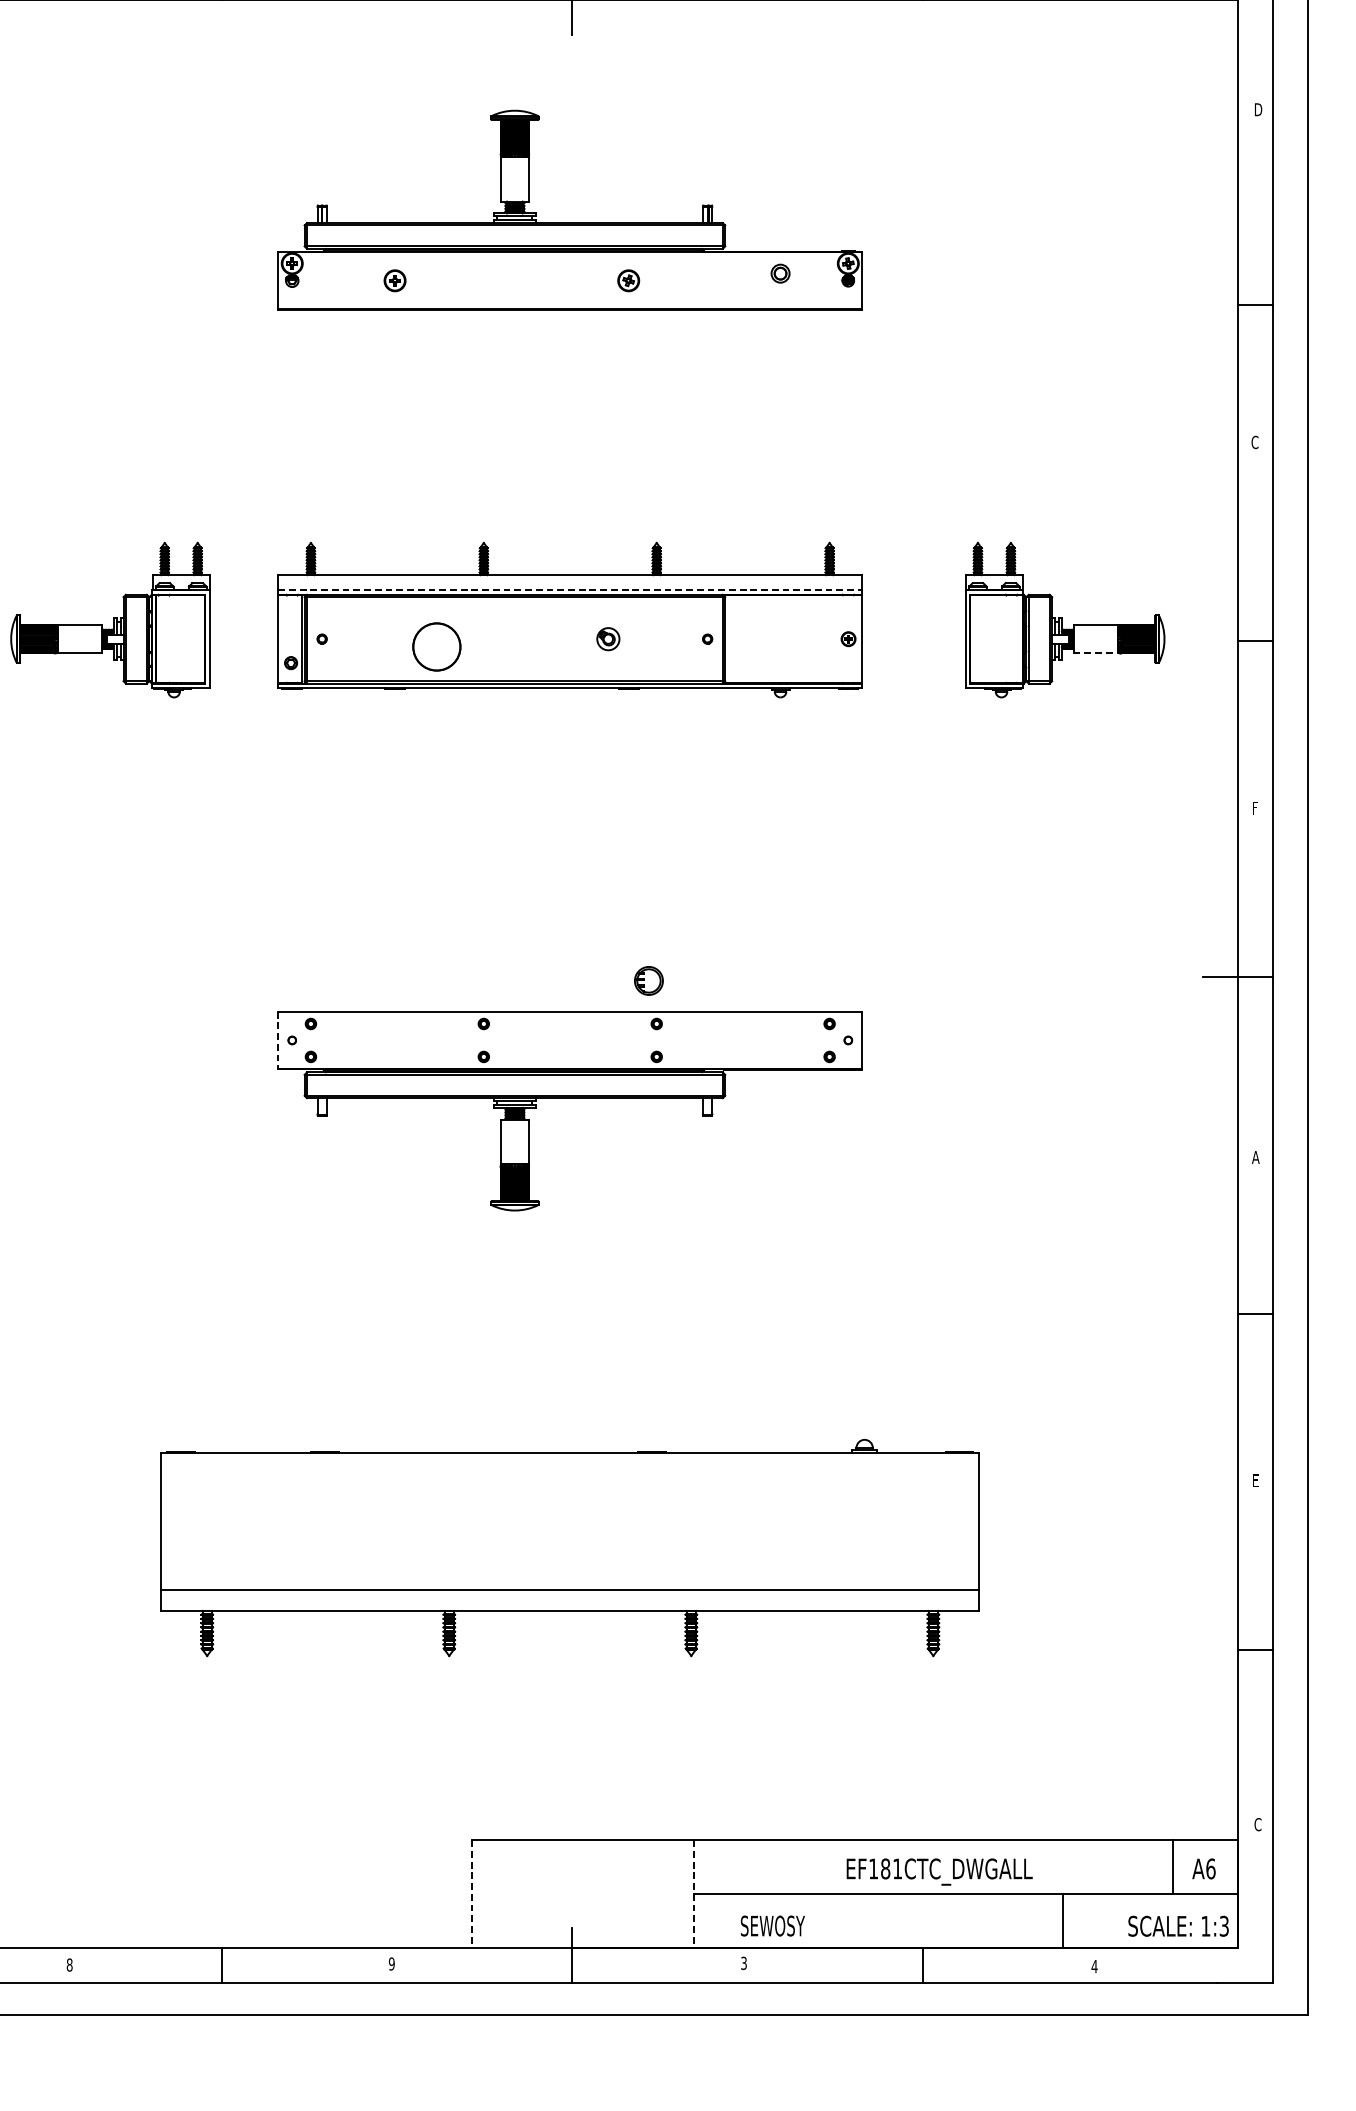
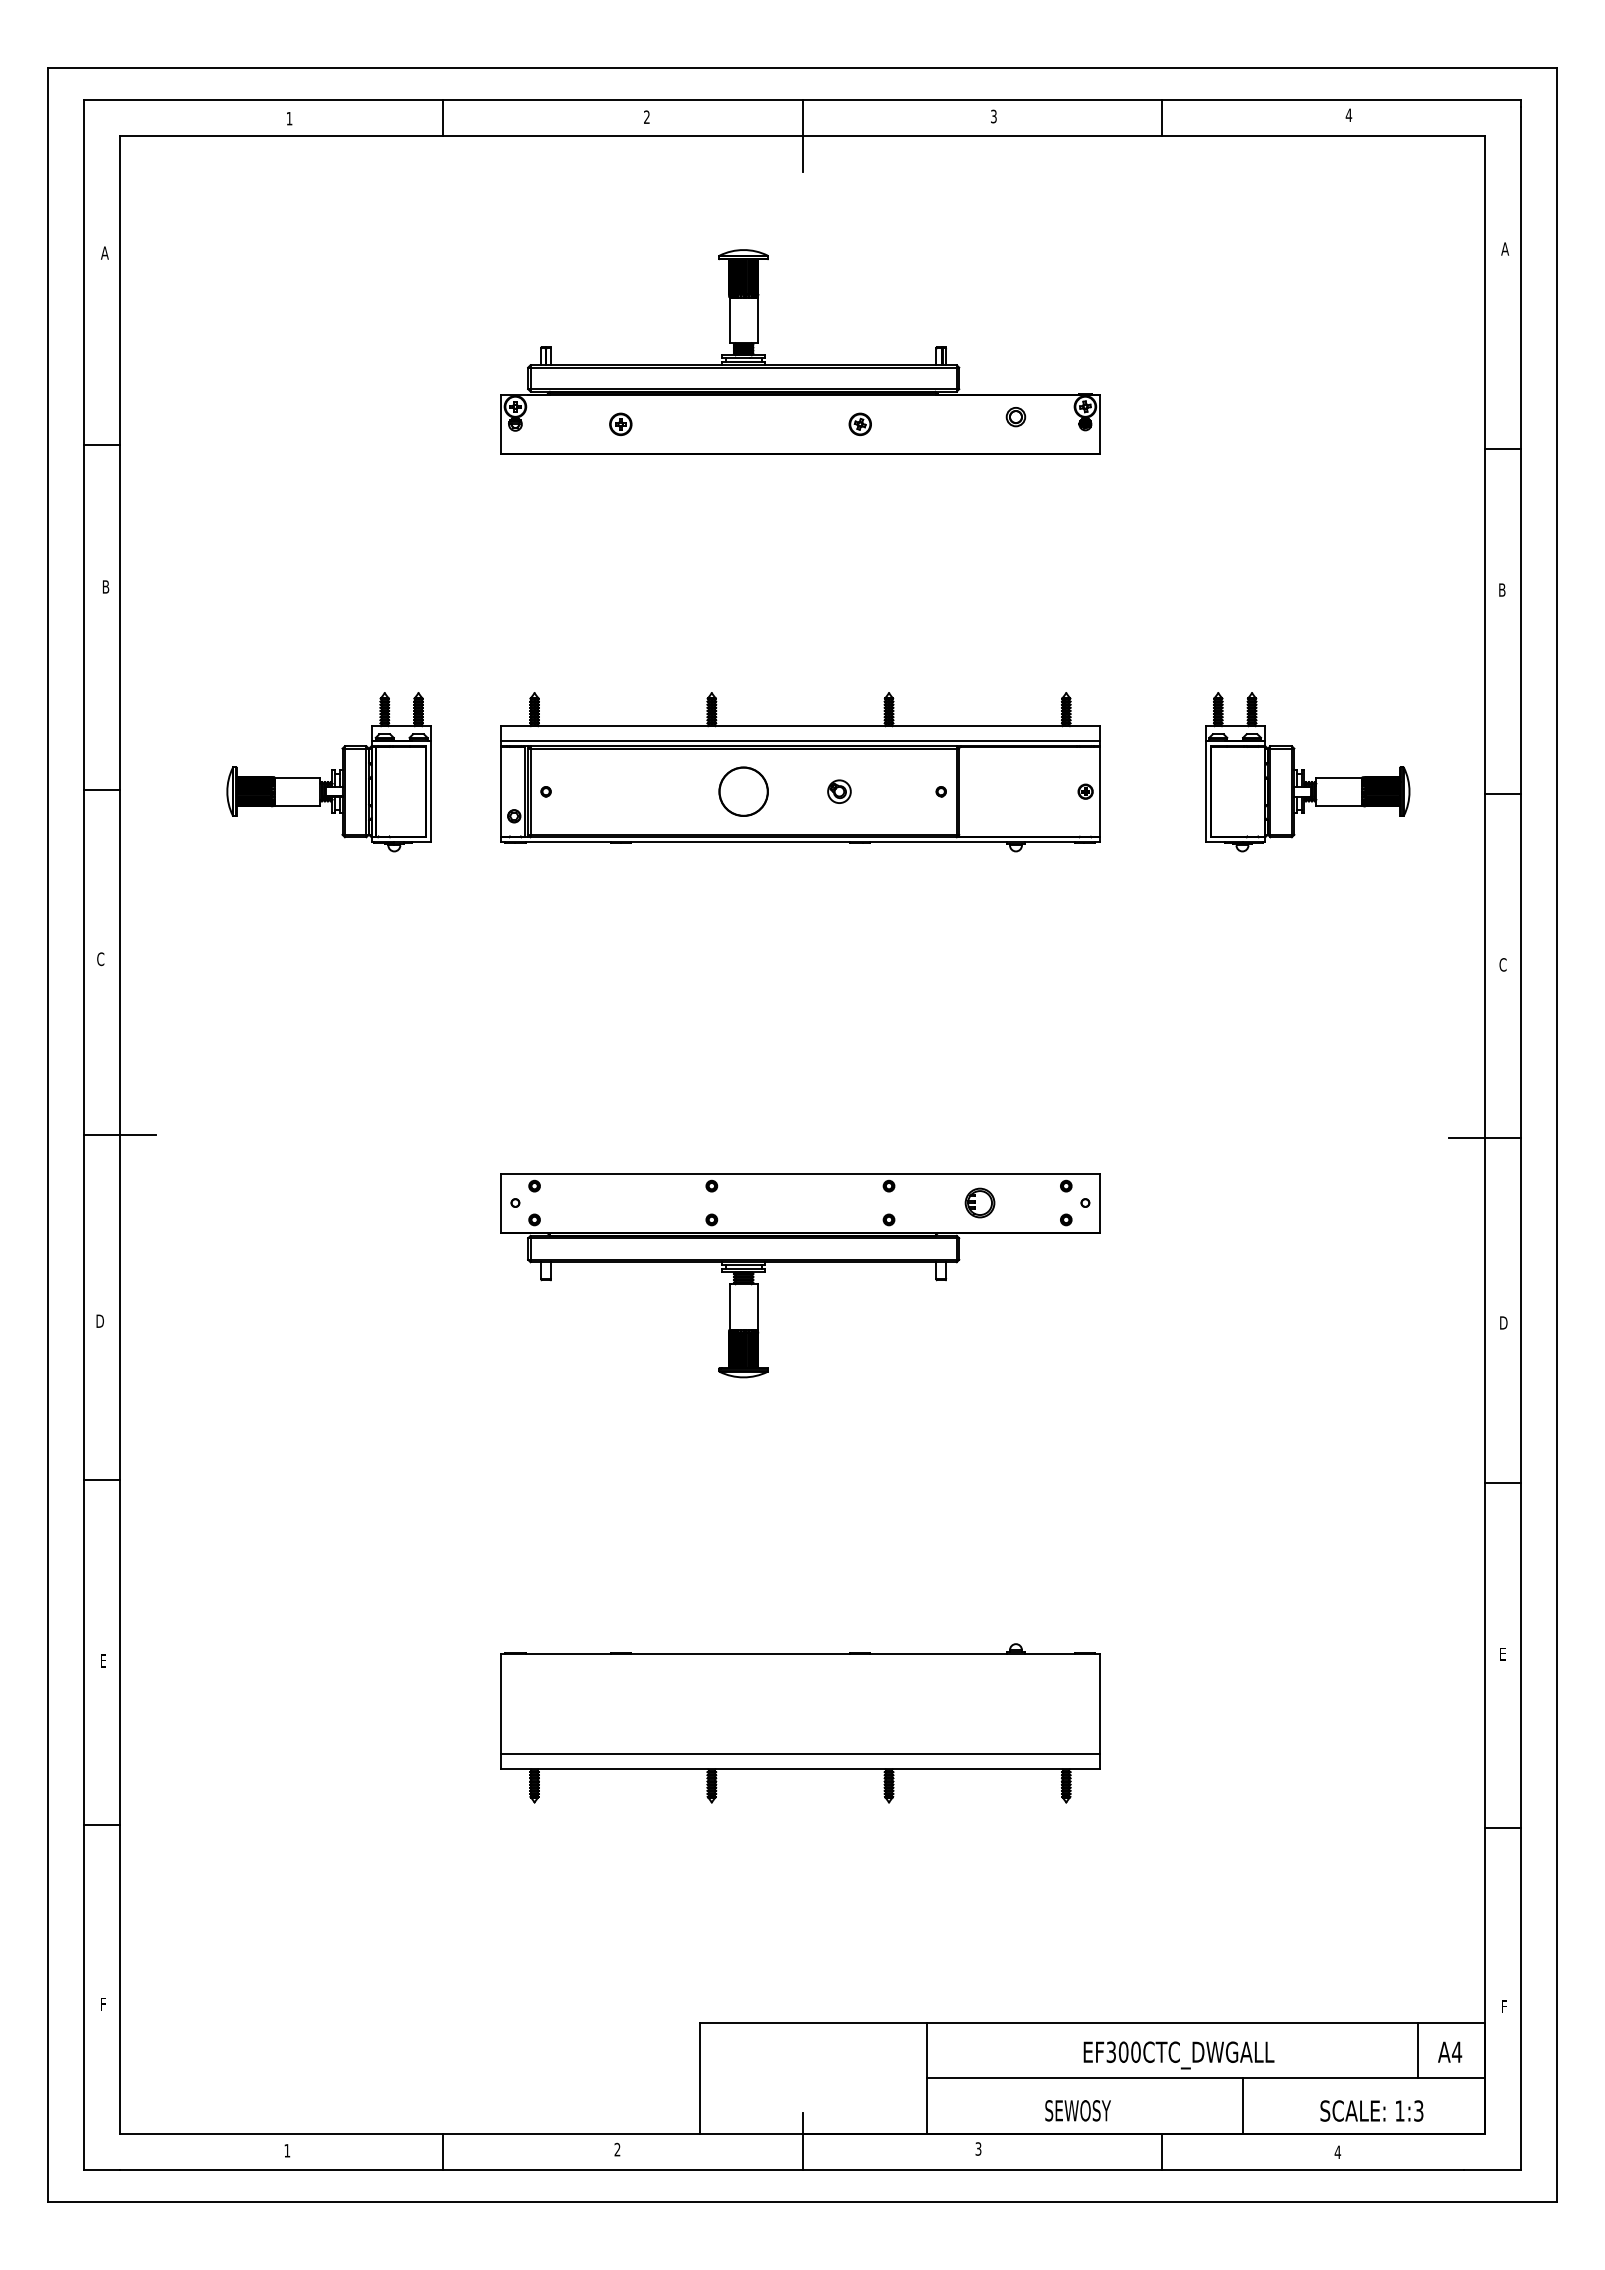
text: (1258, 109) -> (1505, 248), D -> A
text: (1254, 441) -> (1501, 589), C -> B
line: (570, 590) -> (800, 741), dashed -> solid
circle: (436, 646) -> (743, 791), moved
line: (1096, 652) -> (1339, 805), dashed -> solid
text: (1255, 807) -> (1502, 964), F -> C
part: (648, 980) -> (979, 1202), moved
line: (278, 1040) -> (501, 1203), dashed -> solid
text: (1256, 1157) -> (1503, 1322), A -> D
part: (570, 1548) -> (800, 1723), size x0.71
text: (1257, 1824) -> (1504, 2006), C -> F
text: (1211, 1868) -> (1457, 2051), A6 -> A4
text: (885, 1869) -> (1123, 2052), EF181CTC_DWGALL -> EF300CTC_DWGALL
line: (471, 1894) -> (699, 2078), dashed -> solid
line: (694, 1894) -> (927, 2078), dashed -> solid
line: (1063, 1920) -> (1243, 2105), moved
text: (772, 1925) -> (1077, 2110), moved
text: (1178, 1925) -> (1371, 2110), moved
text: (391, 1963) -> (617, 2149), 9 -> 2
text: (69, 1964) -> (287, 2150), 8 -> 1

